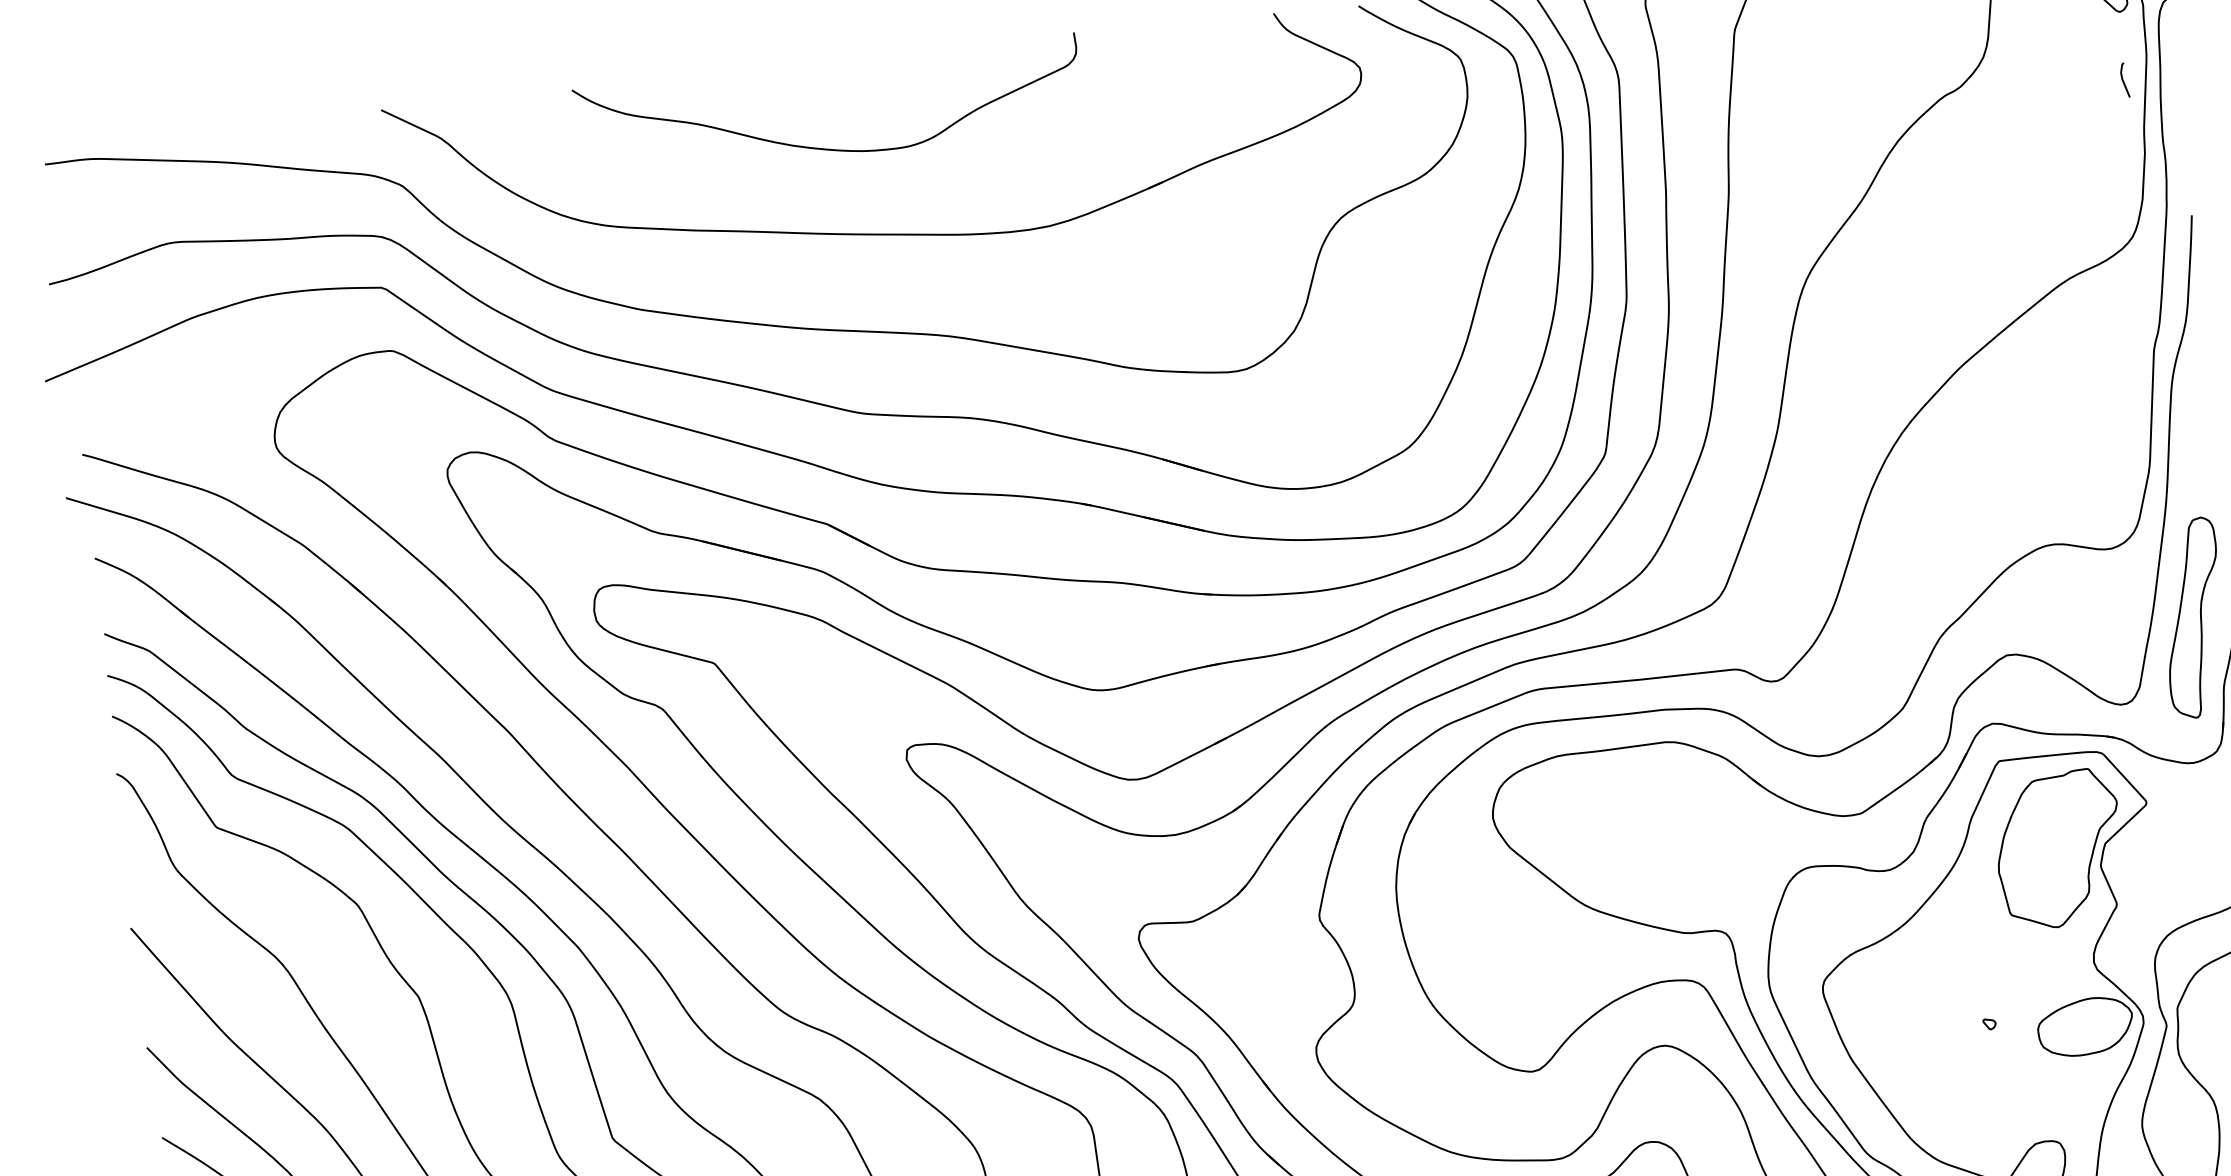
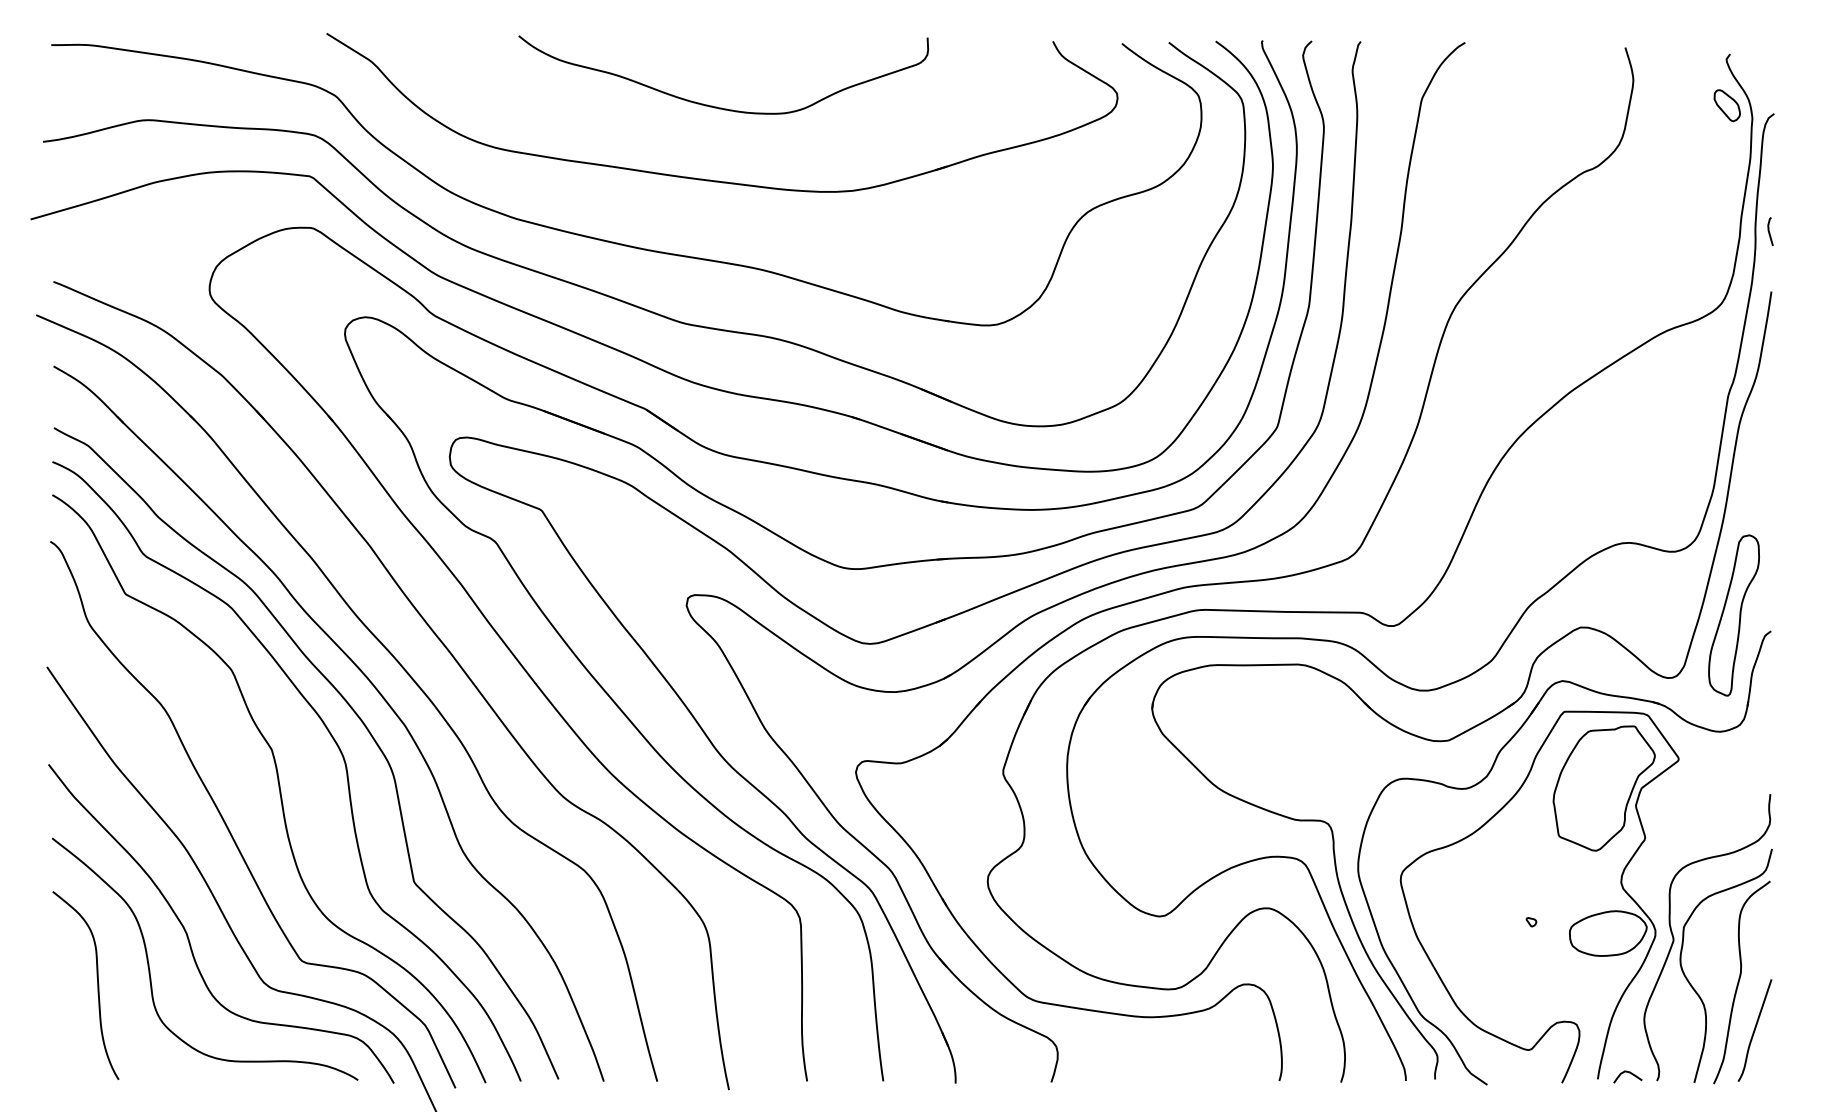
line: (2123, 80) -> (1769, 231), moved
curve: (824, 147) -> (716, 106), moved

